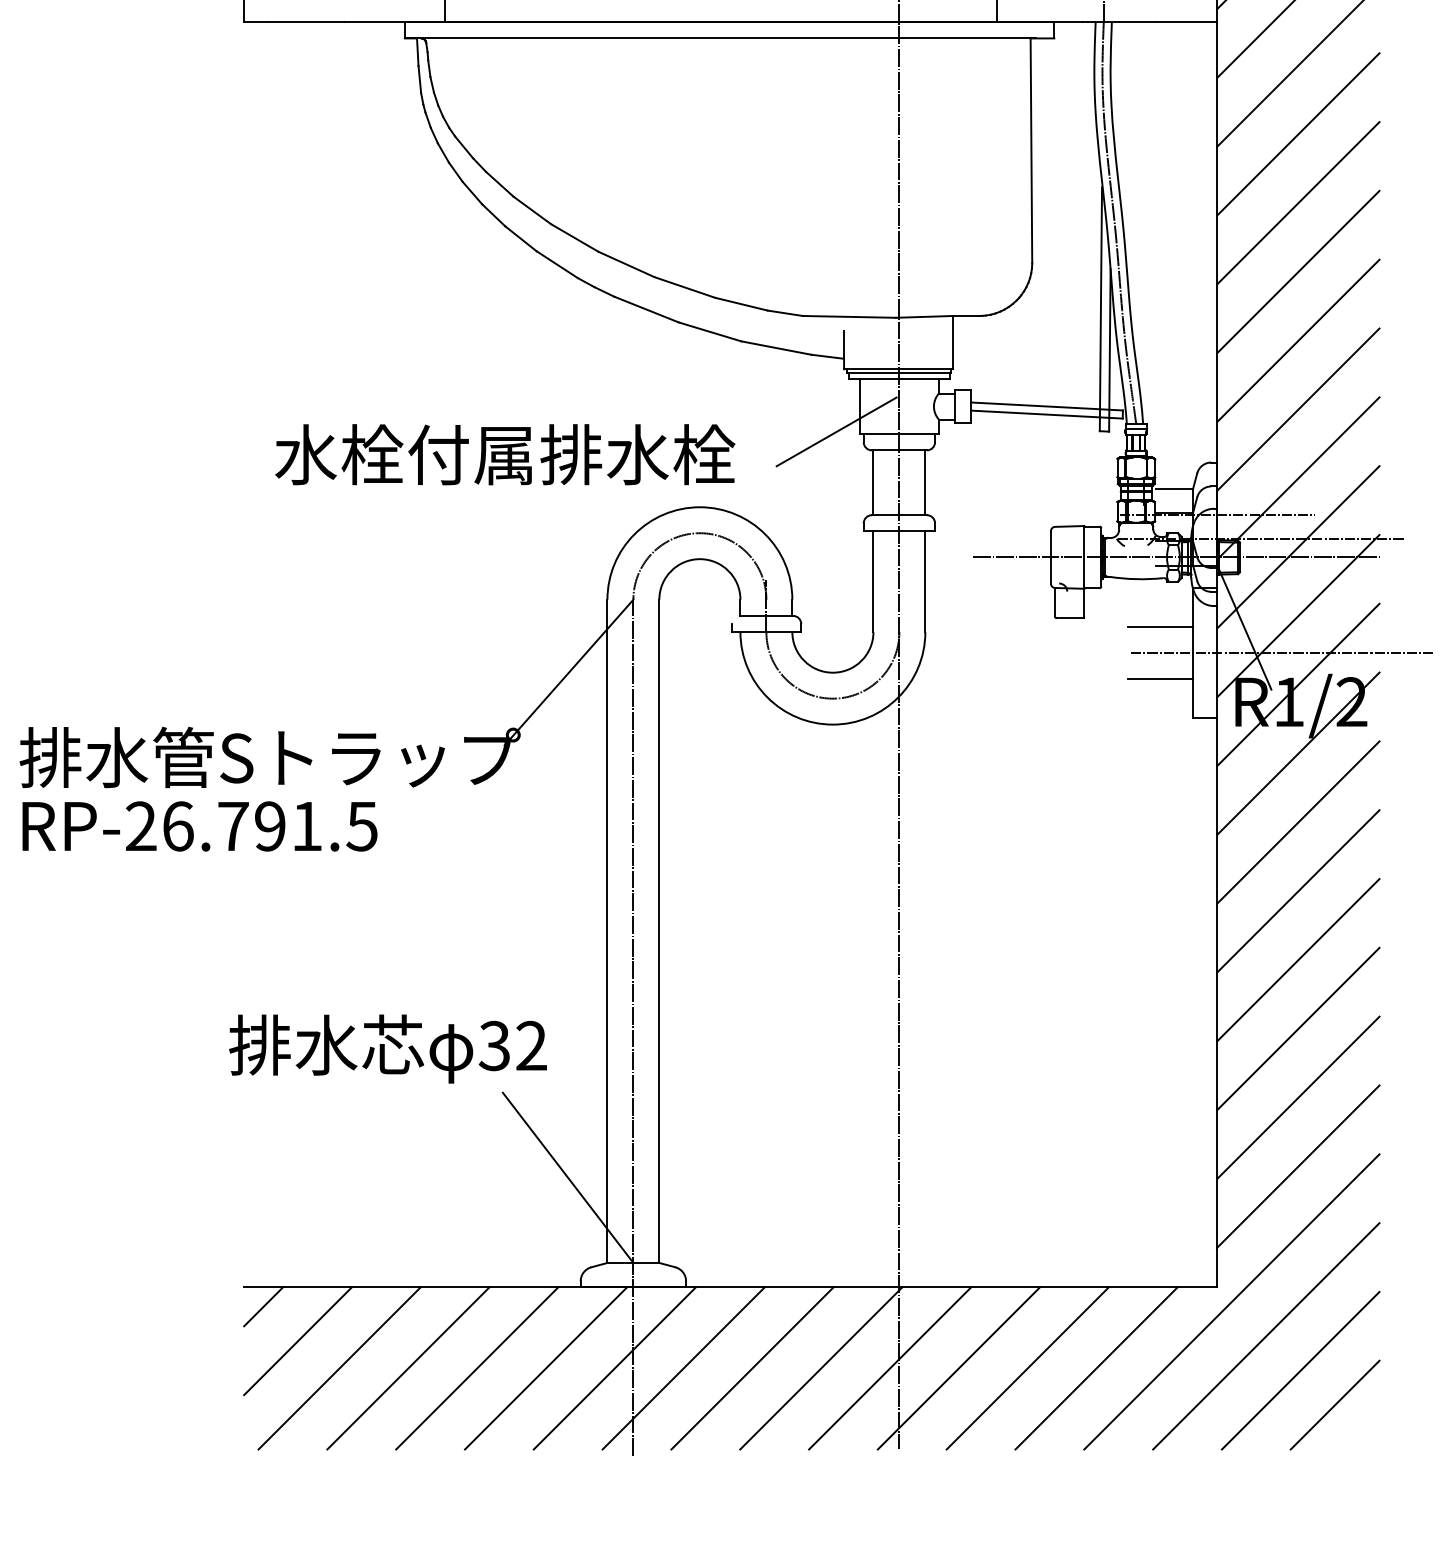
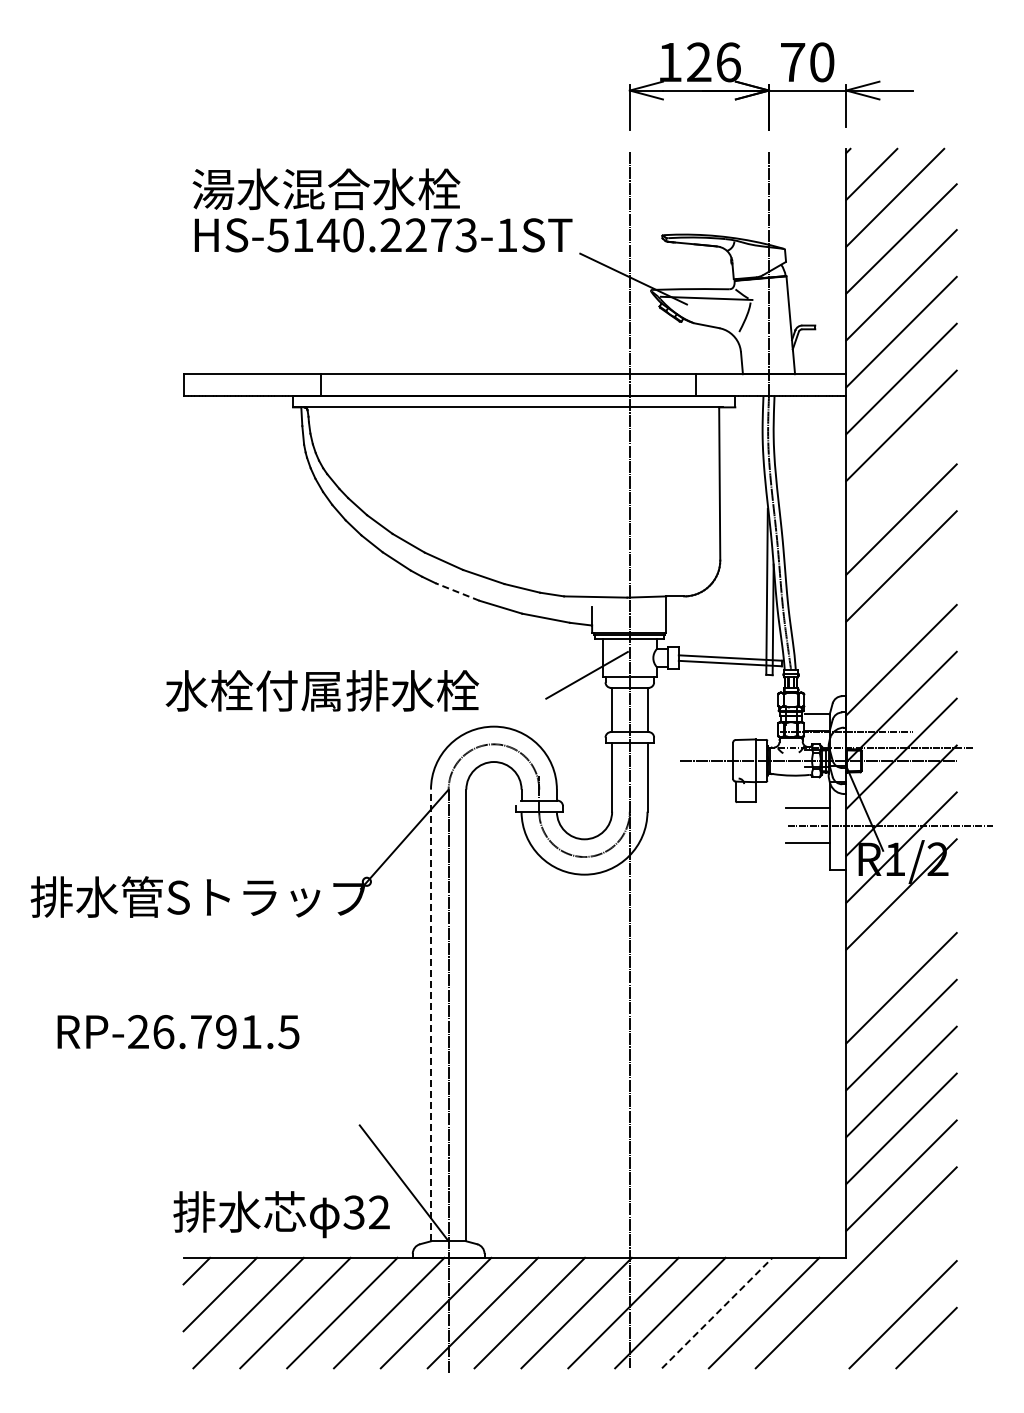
line: (1298, 134) -> (901, 472), removed
line: (646, 310) -> (457, 592), solid -> dashed
line: (1298, 341) -> (901, 613), removed
text: (505, 454) -> (322, 690), moved
line: (1298, 822) -> (901, 941), removed
text: (199, 827) -> (178, 1032), moved
line: (608, 931) -> (431, 1015), solid -> dashed
text: (387, 1048) -> (281, 1214), moved
line: (1266, 1336) -> (879, 1291), removed
line: (1028, 1367) -> (717, 1312), solid -> dashed

